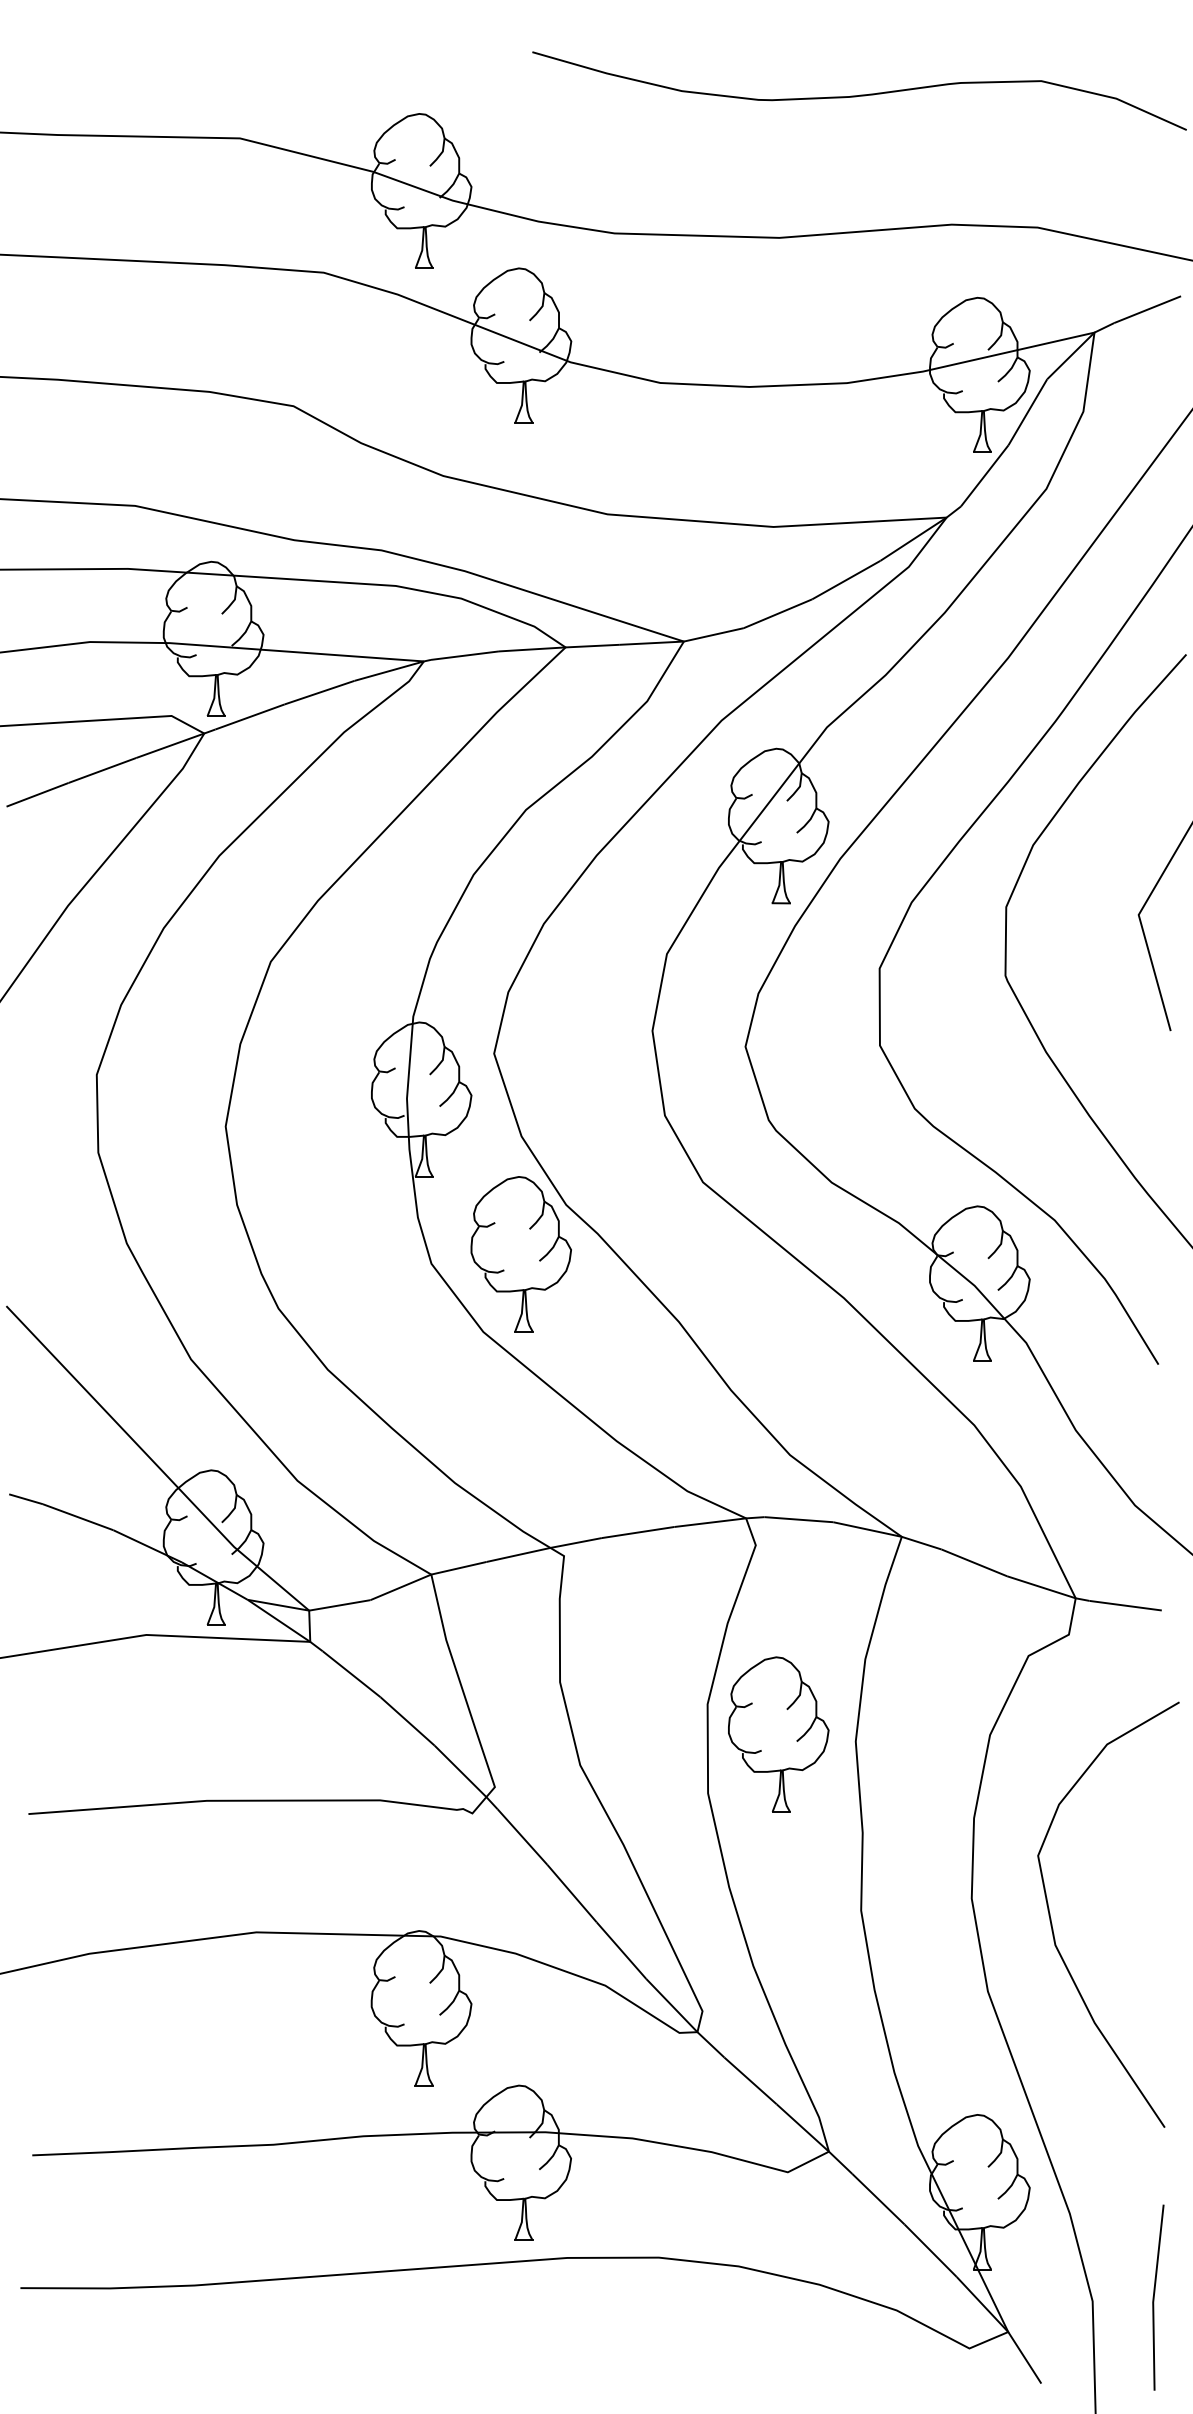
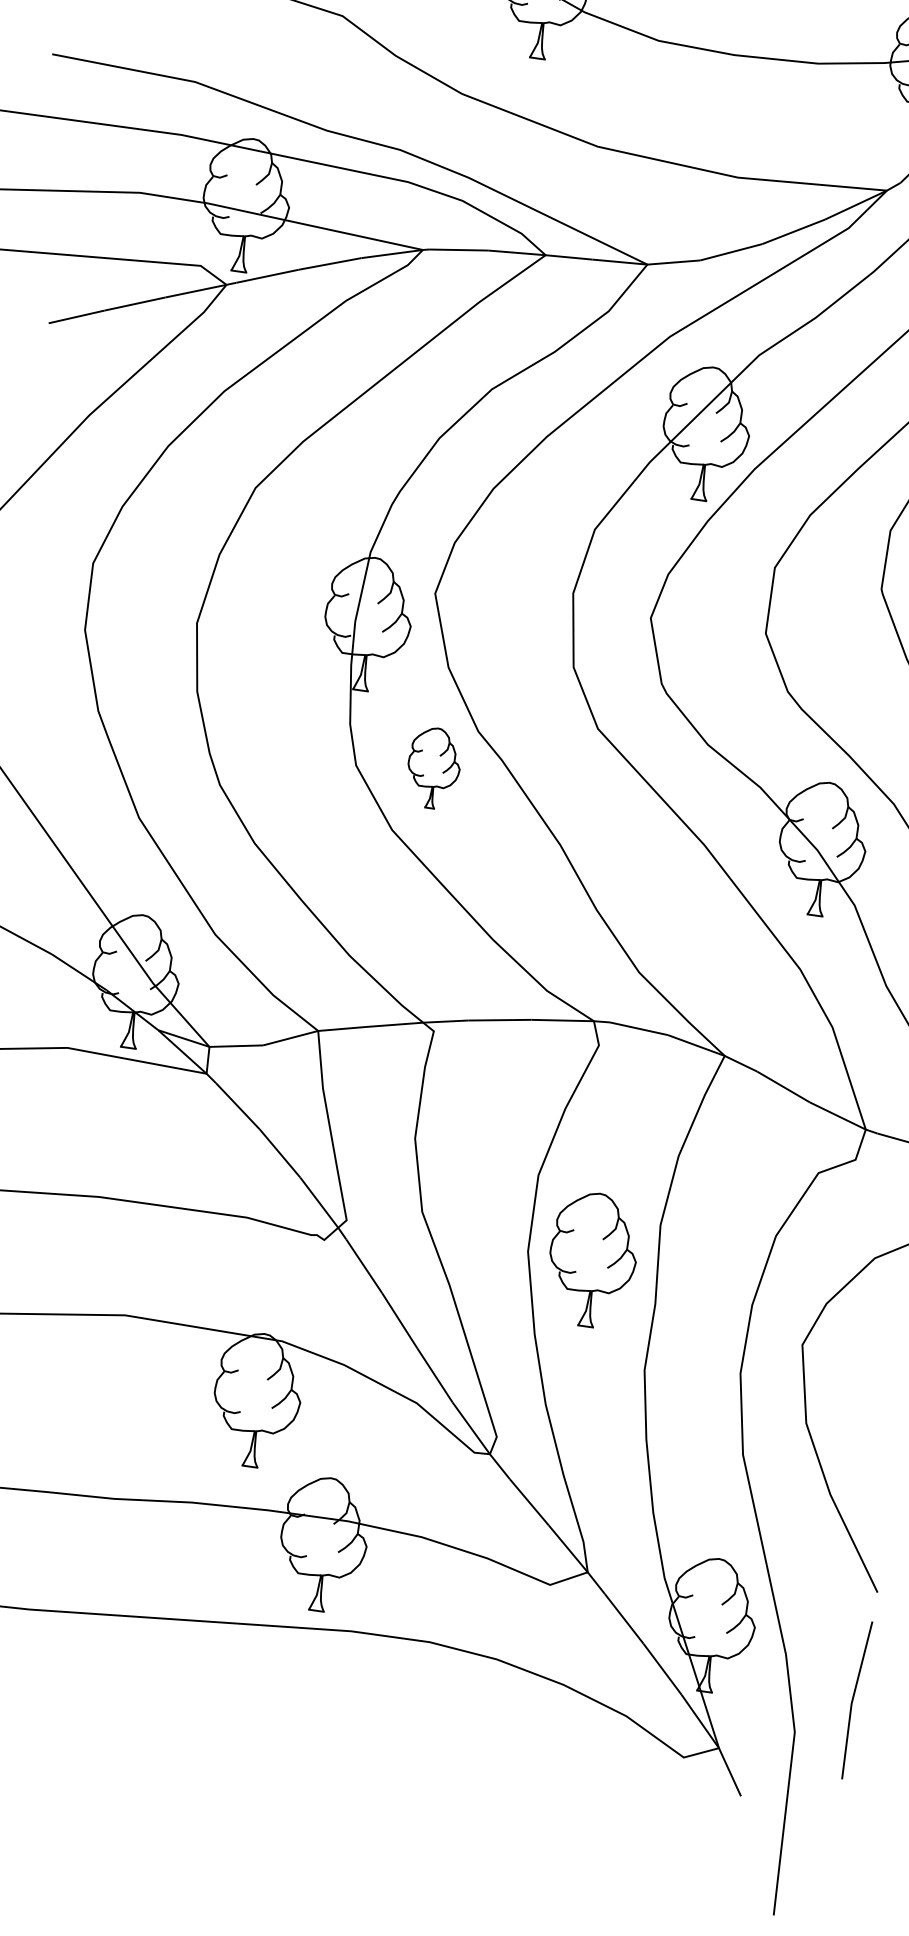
part: (520, 1254) -> (433, 768), size x0.6
part: (778, 1734) -> (592, 1259), moved
line: (1154, 2297) -> (853, 1699), moved

